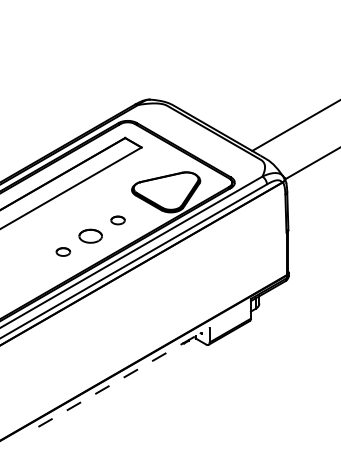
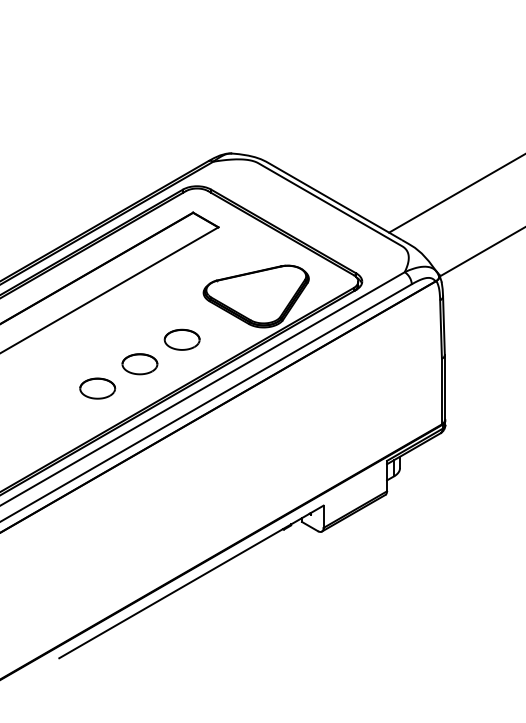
part: (117, 220) -> (181, 339), size x1.67
part: (63, 251) -> (97, 387), size x1.67
line: (124, 377) -> (192, 582), dashed -> solid

